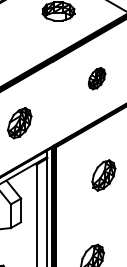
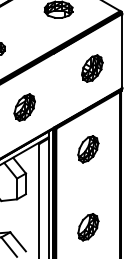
part: (97, 78) -> (92, 68), size x1.43
part: (104, 175) -> (88, 149), moved

